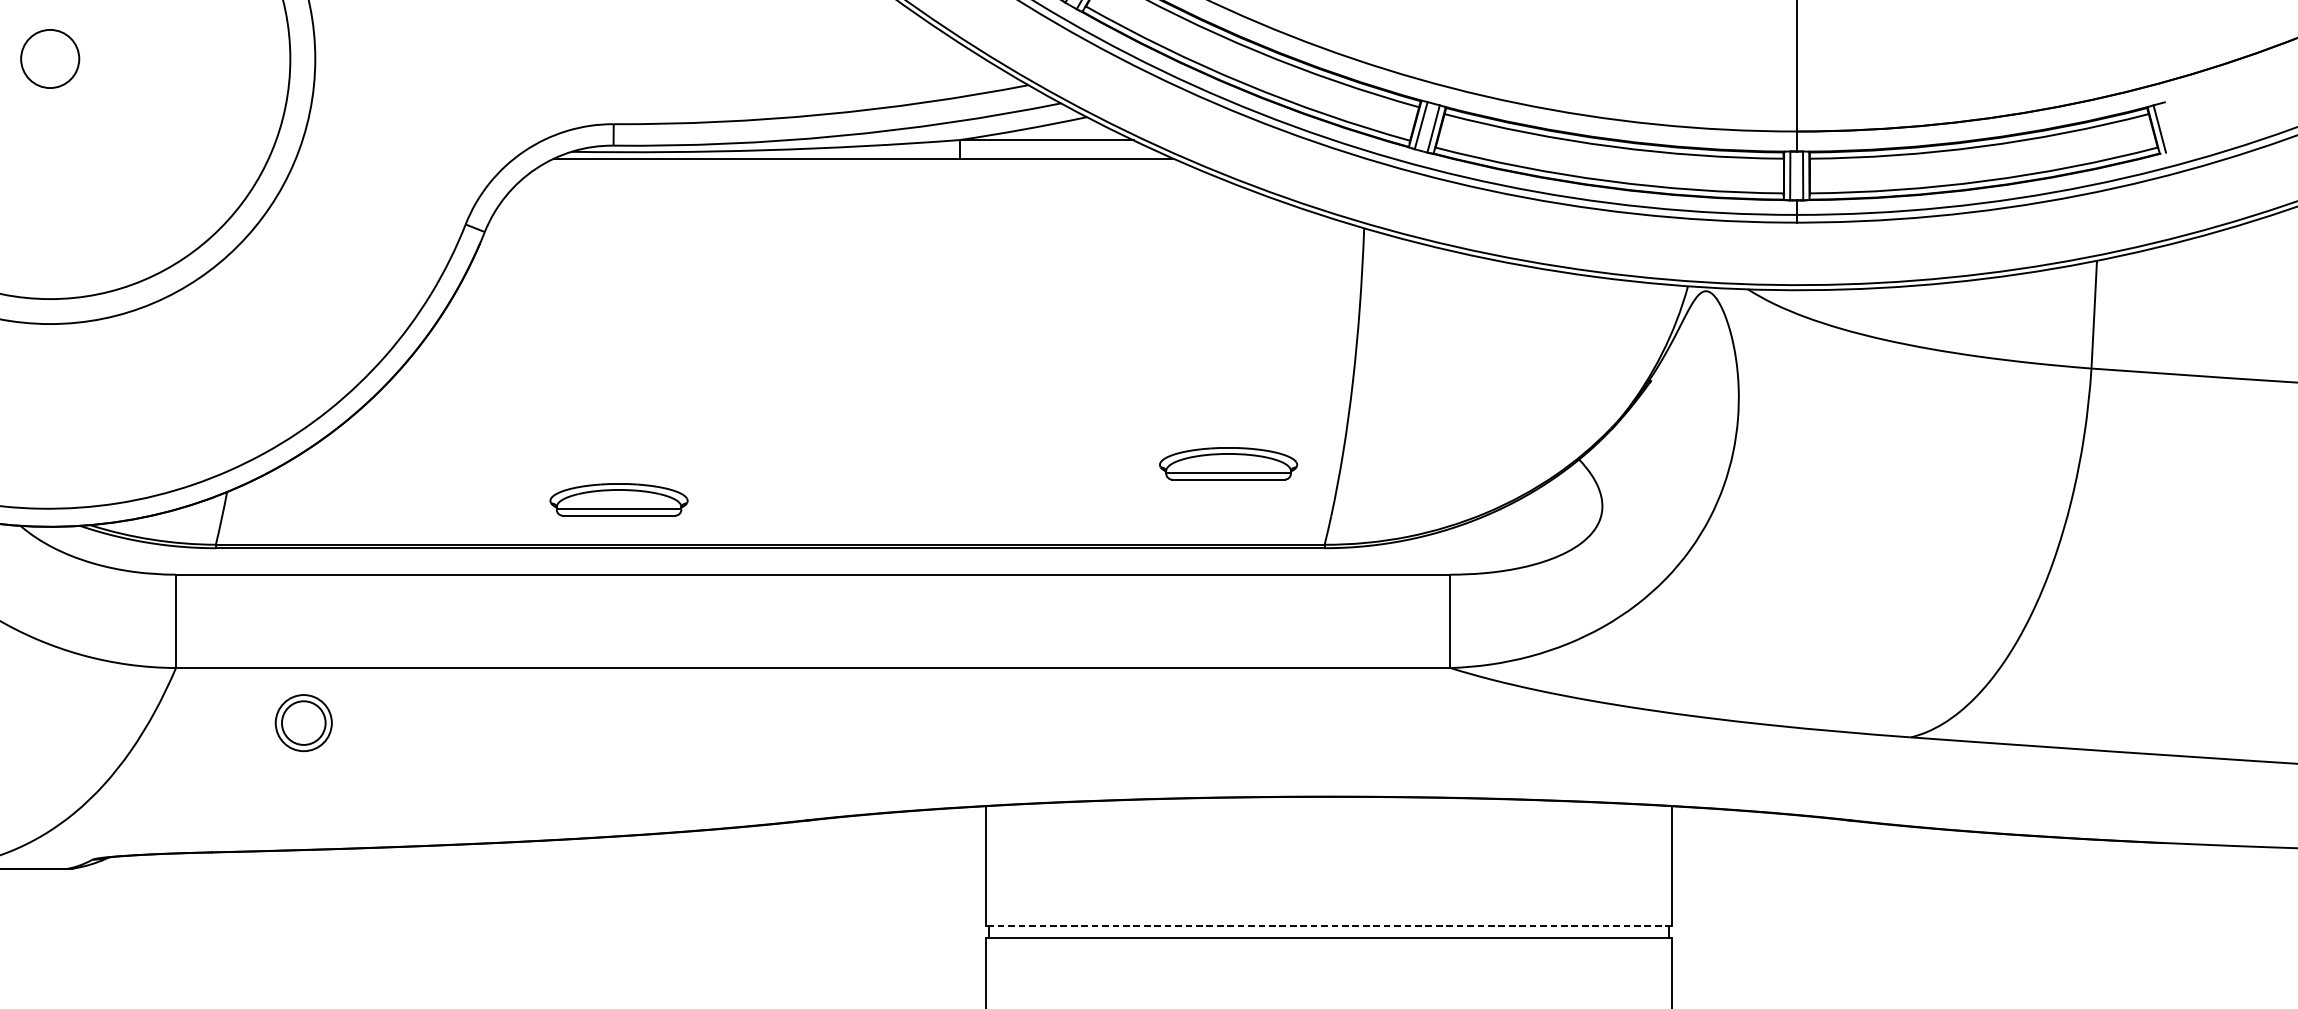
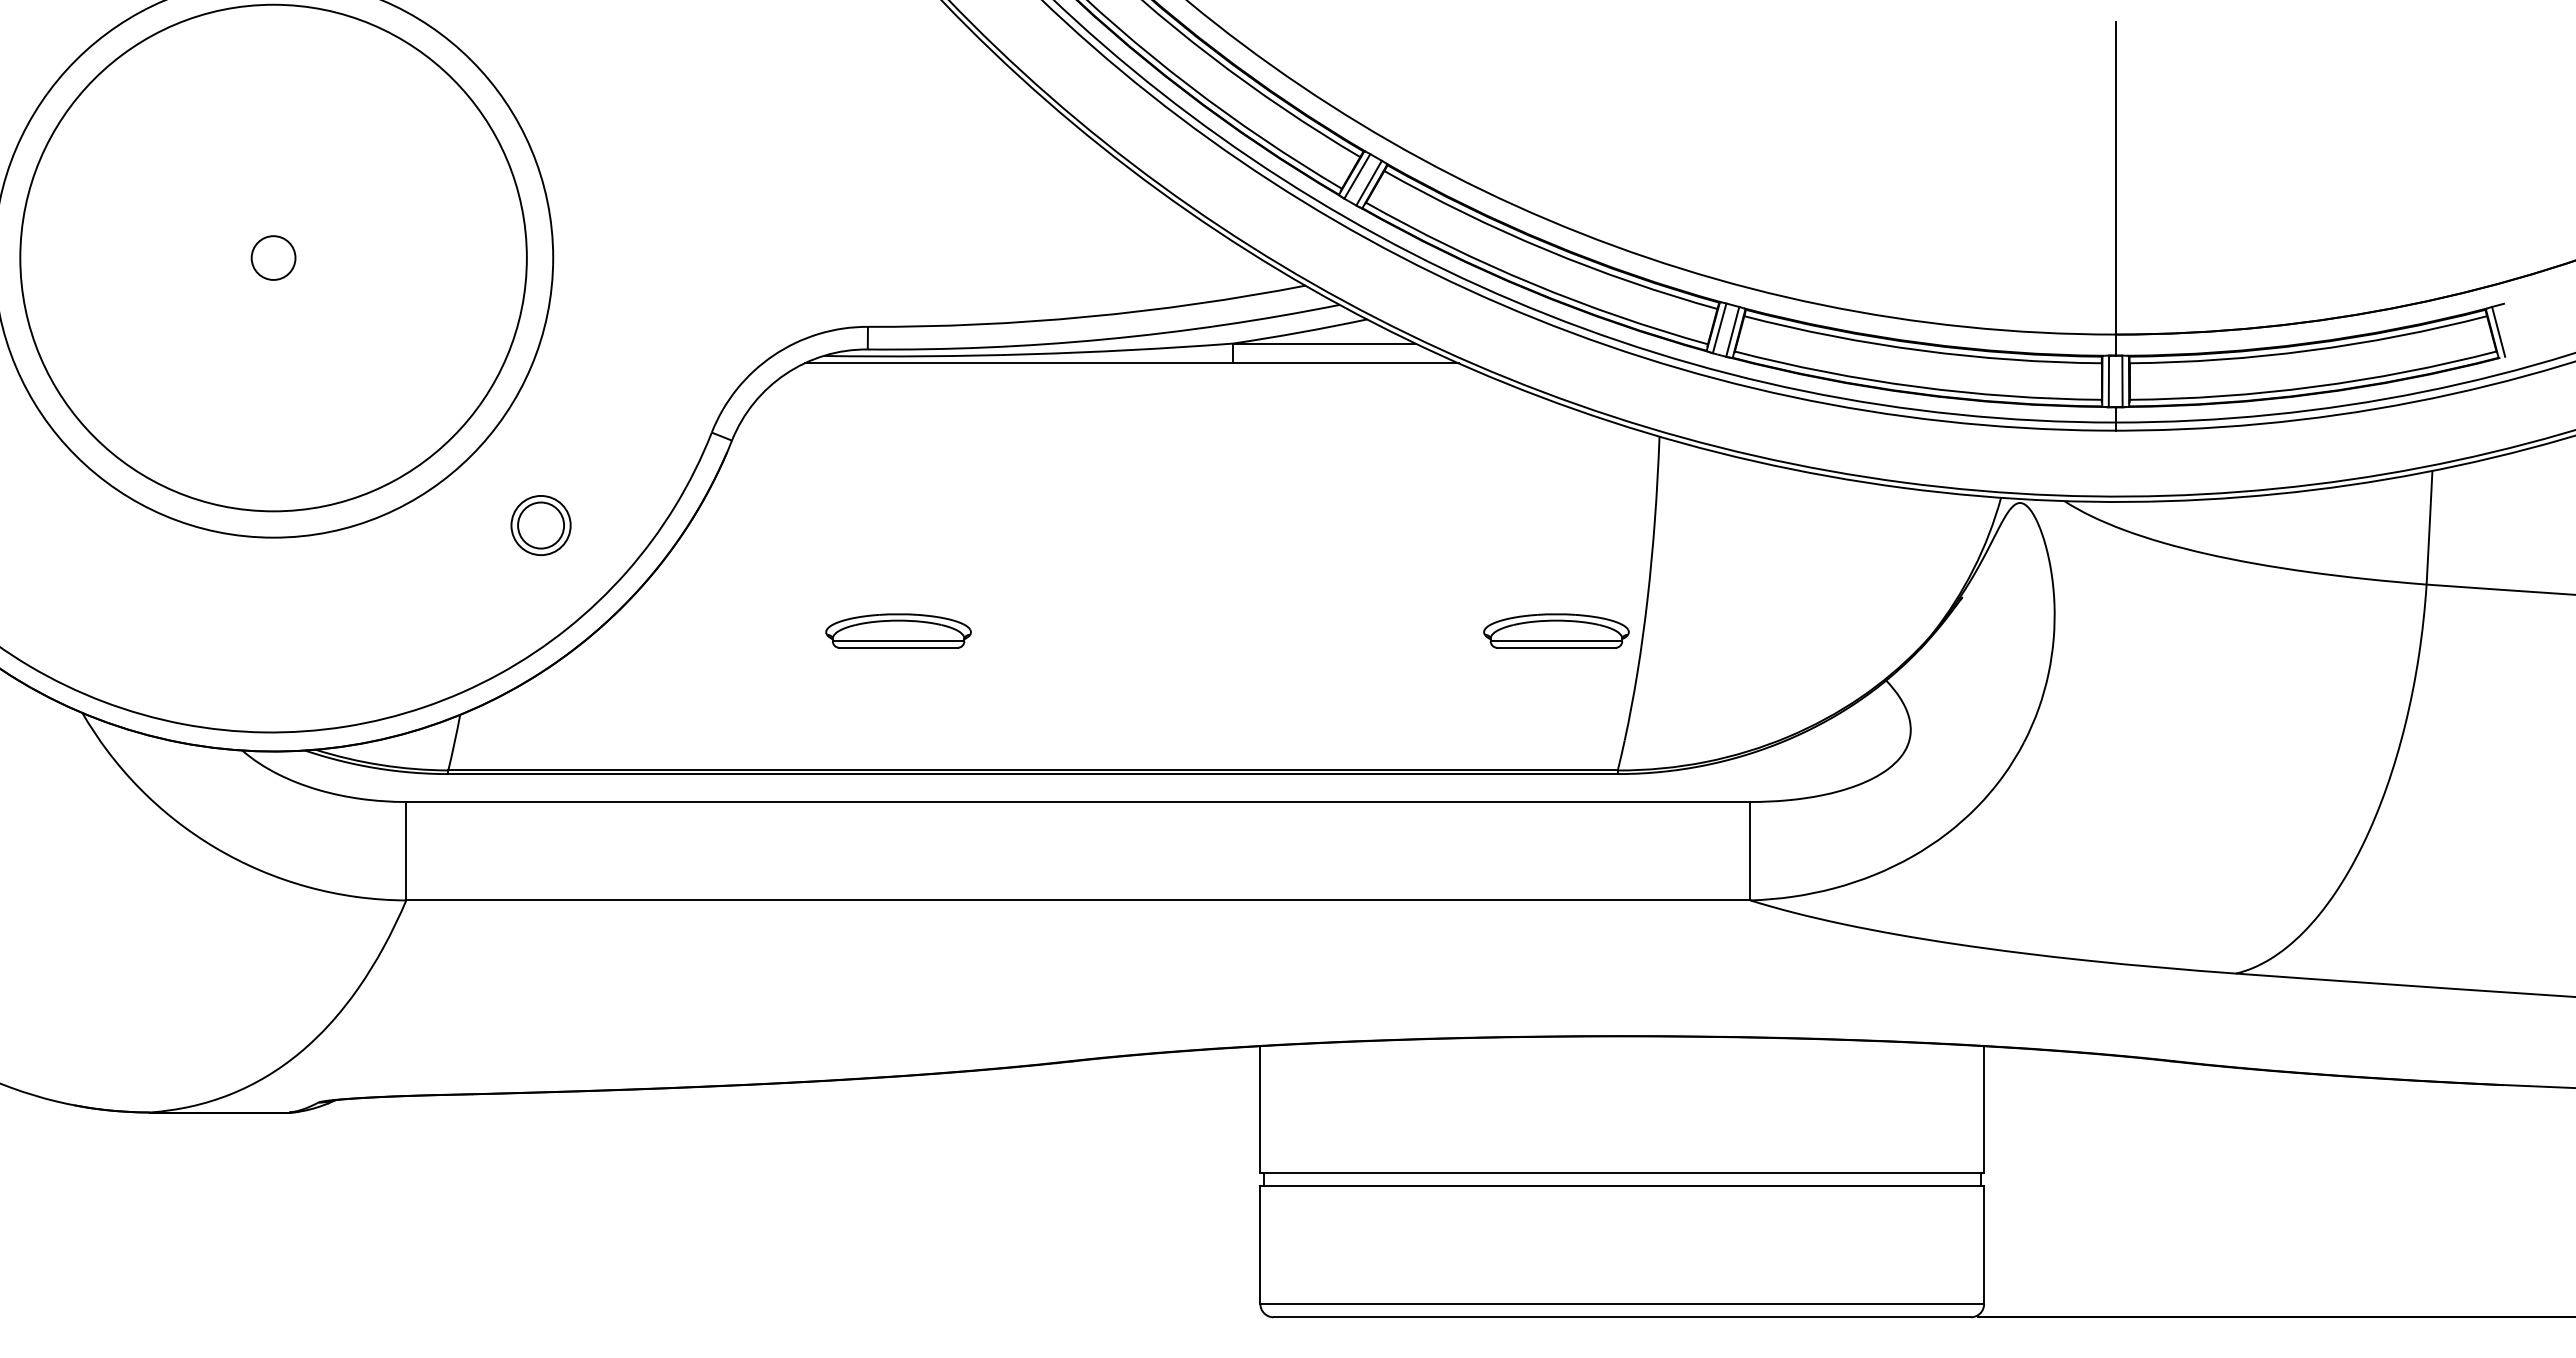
circle: (50, 58) -> (273, 257), size x0.71
part: (1228, 463) -> (1556, 630), moved
part: (618, 499) -> (898, 630), moved
part: (303, 723) -> (540, 525), moved
line: (1329, 925) -> (1622, 1172), dashed -> solid

